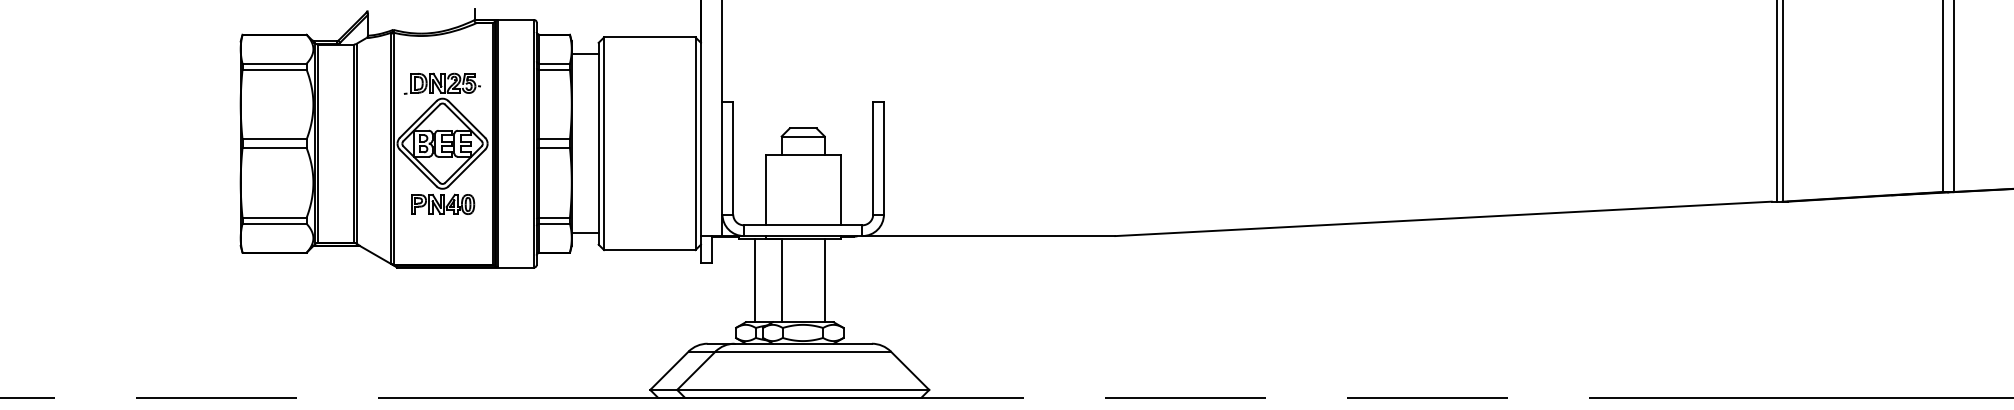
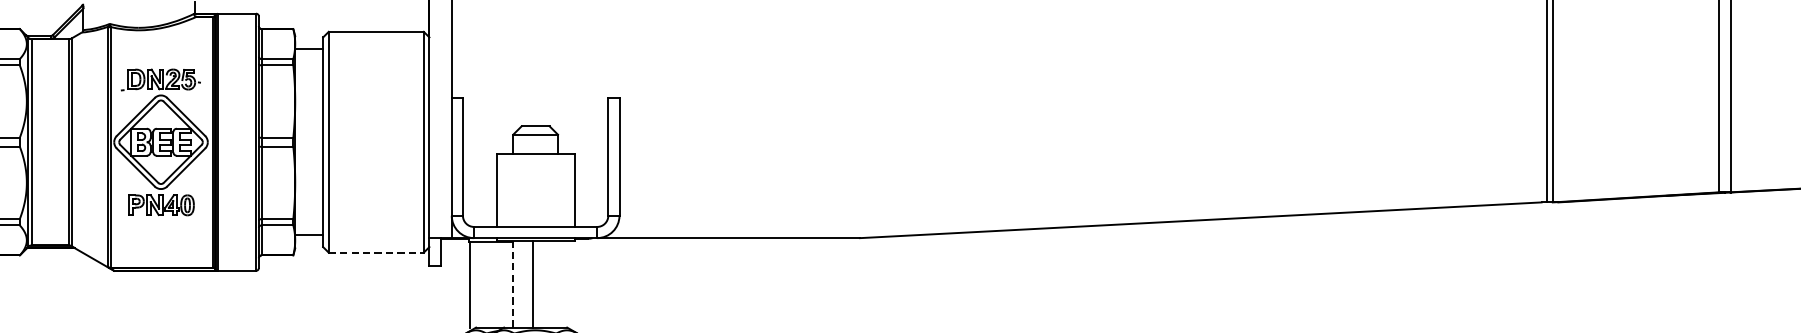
line: (649, 250) -> (375, 253), solid -> dashed
line: (754, 280) -> (469, 284), moved
line: (781, 280) -> (513, 284), solid -> dashed
line: (824, 280) -> (532, 284), moved

